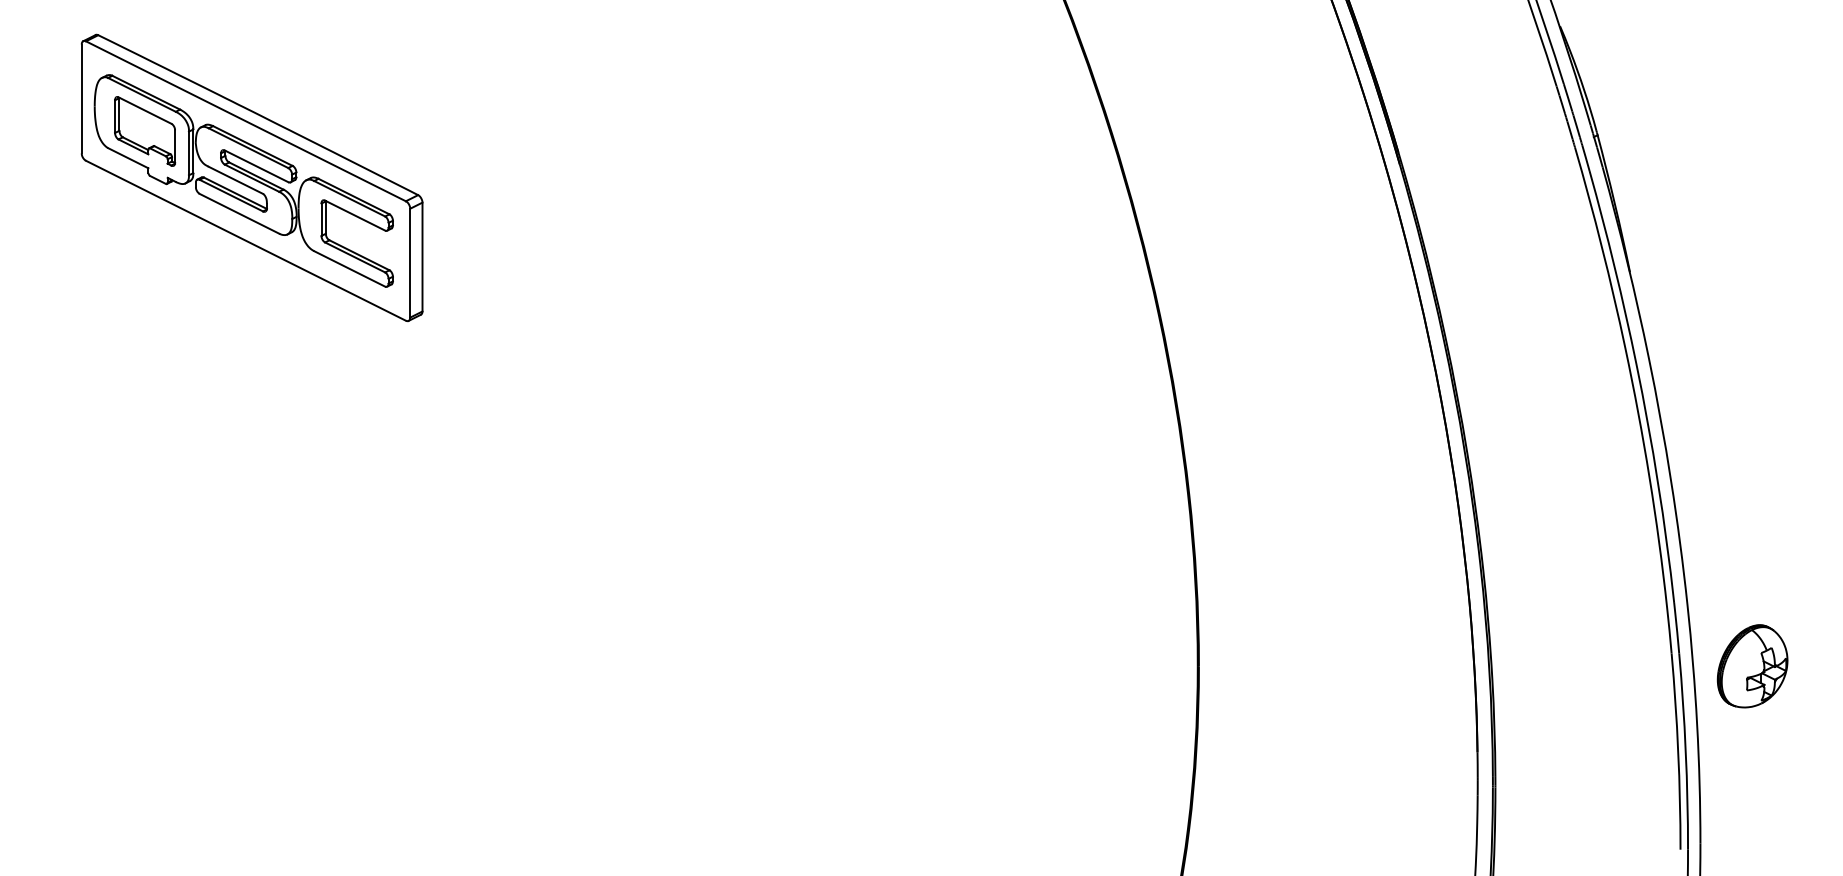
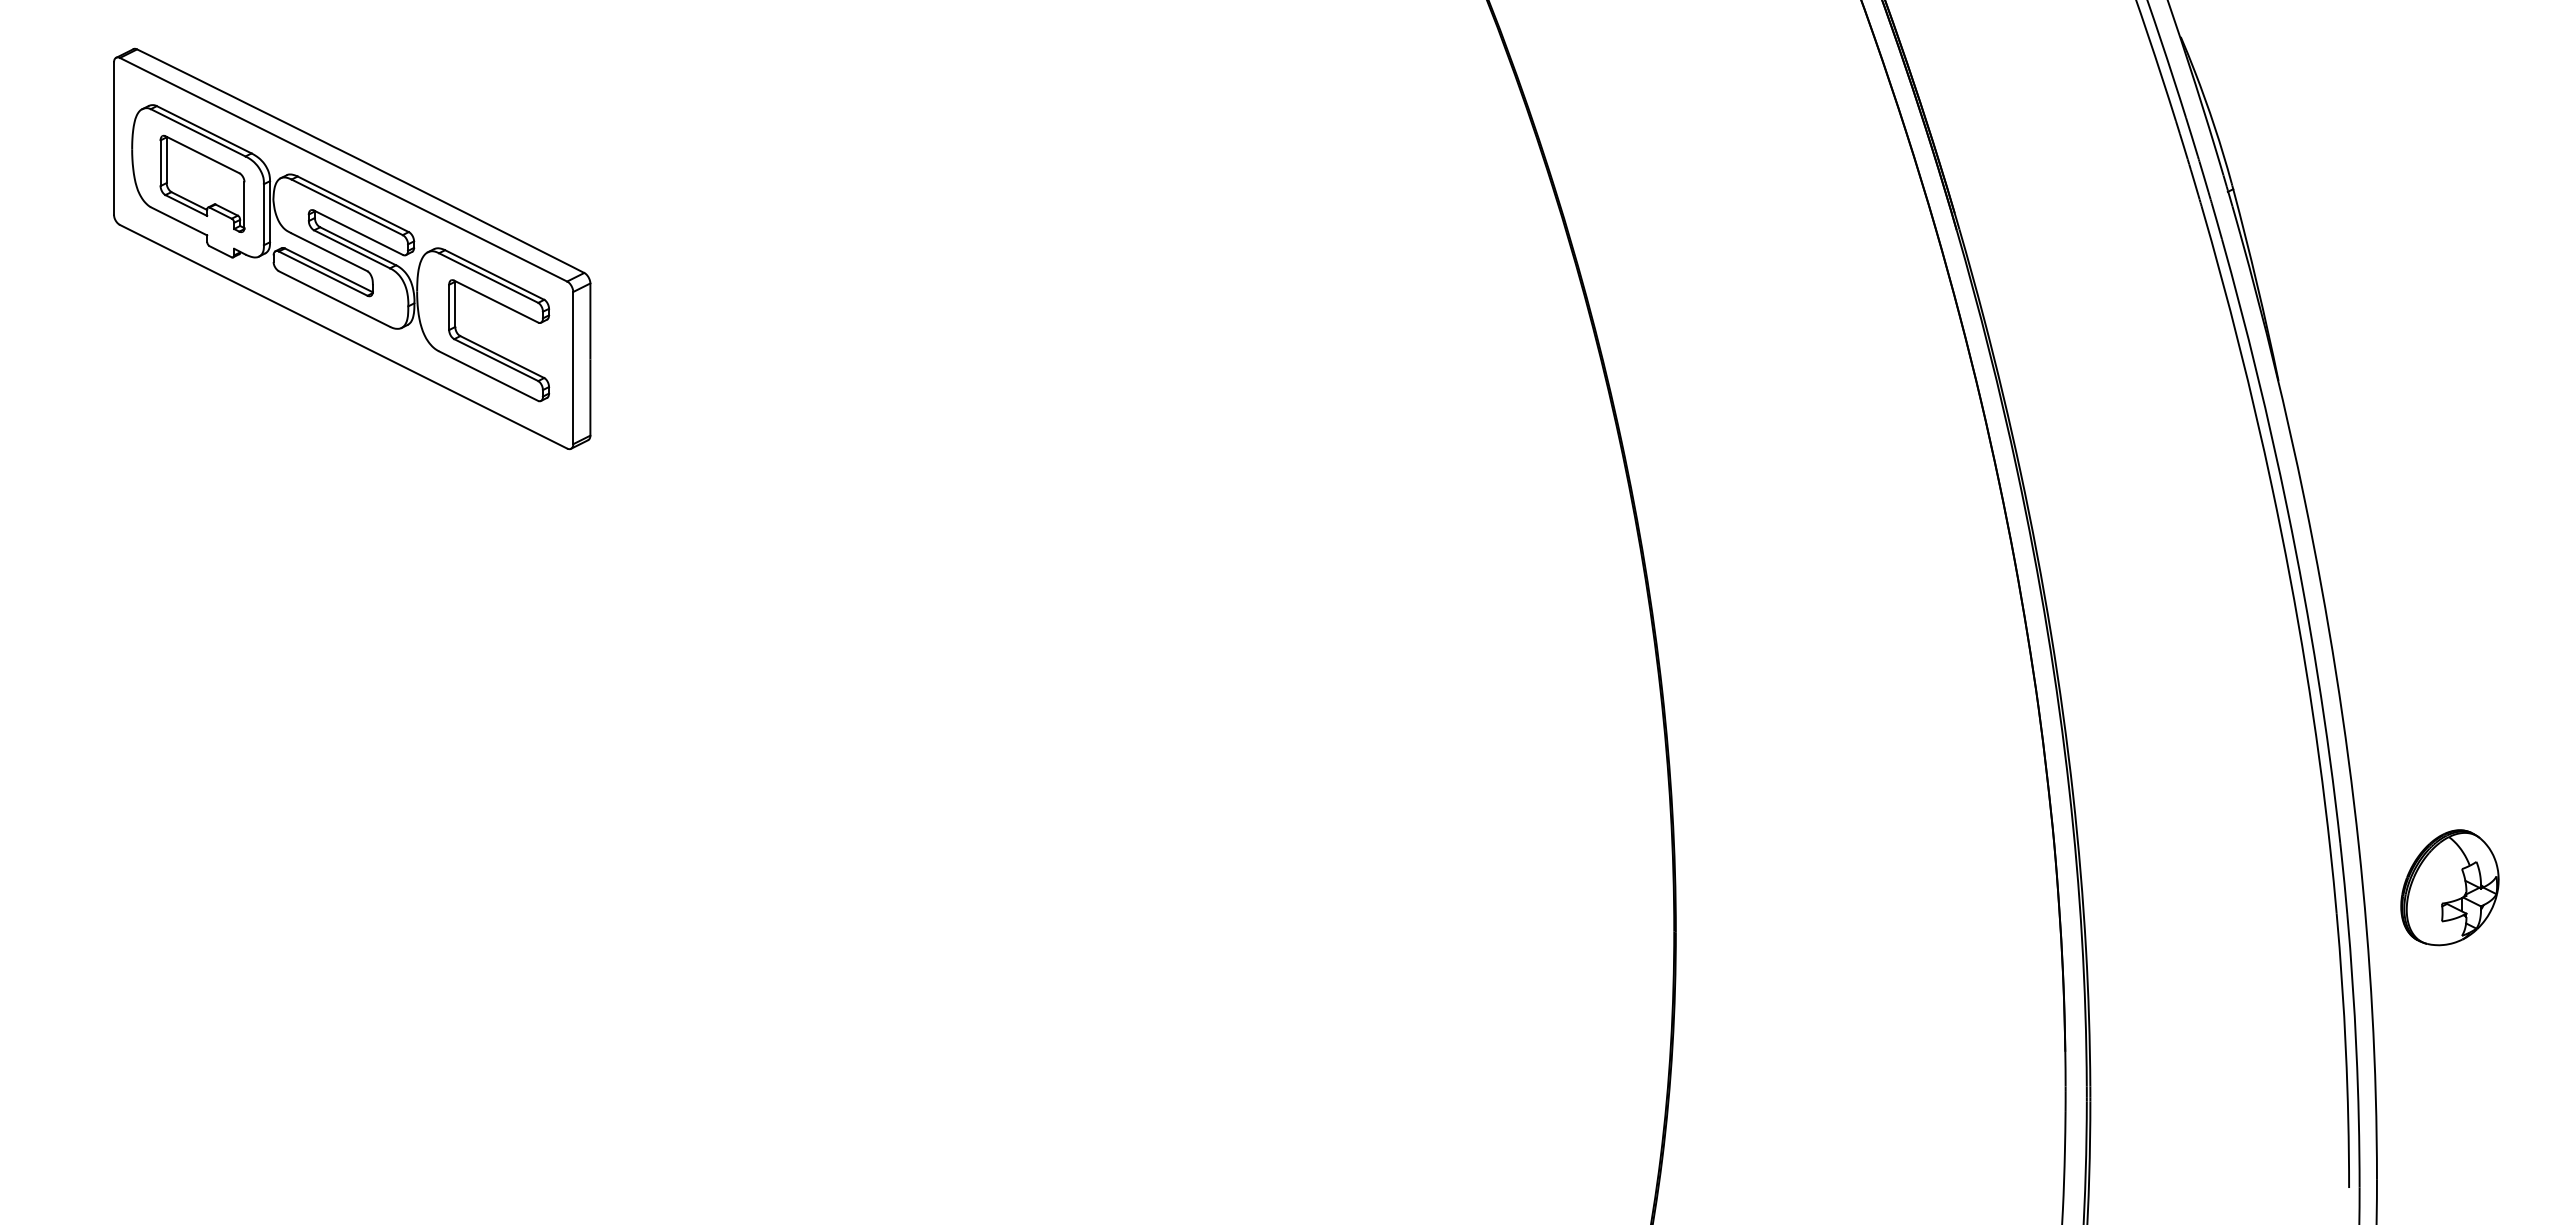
part: (1752, 666) -> (2449, 887), moved

